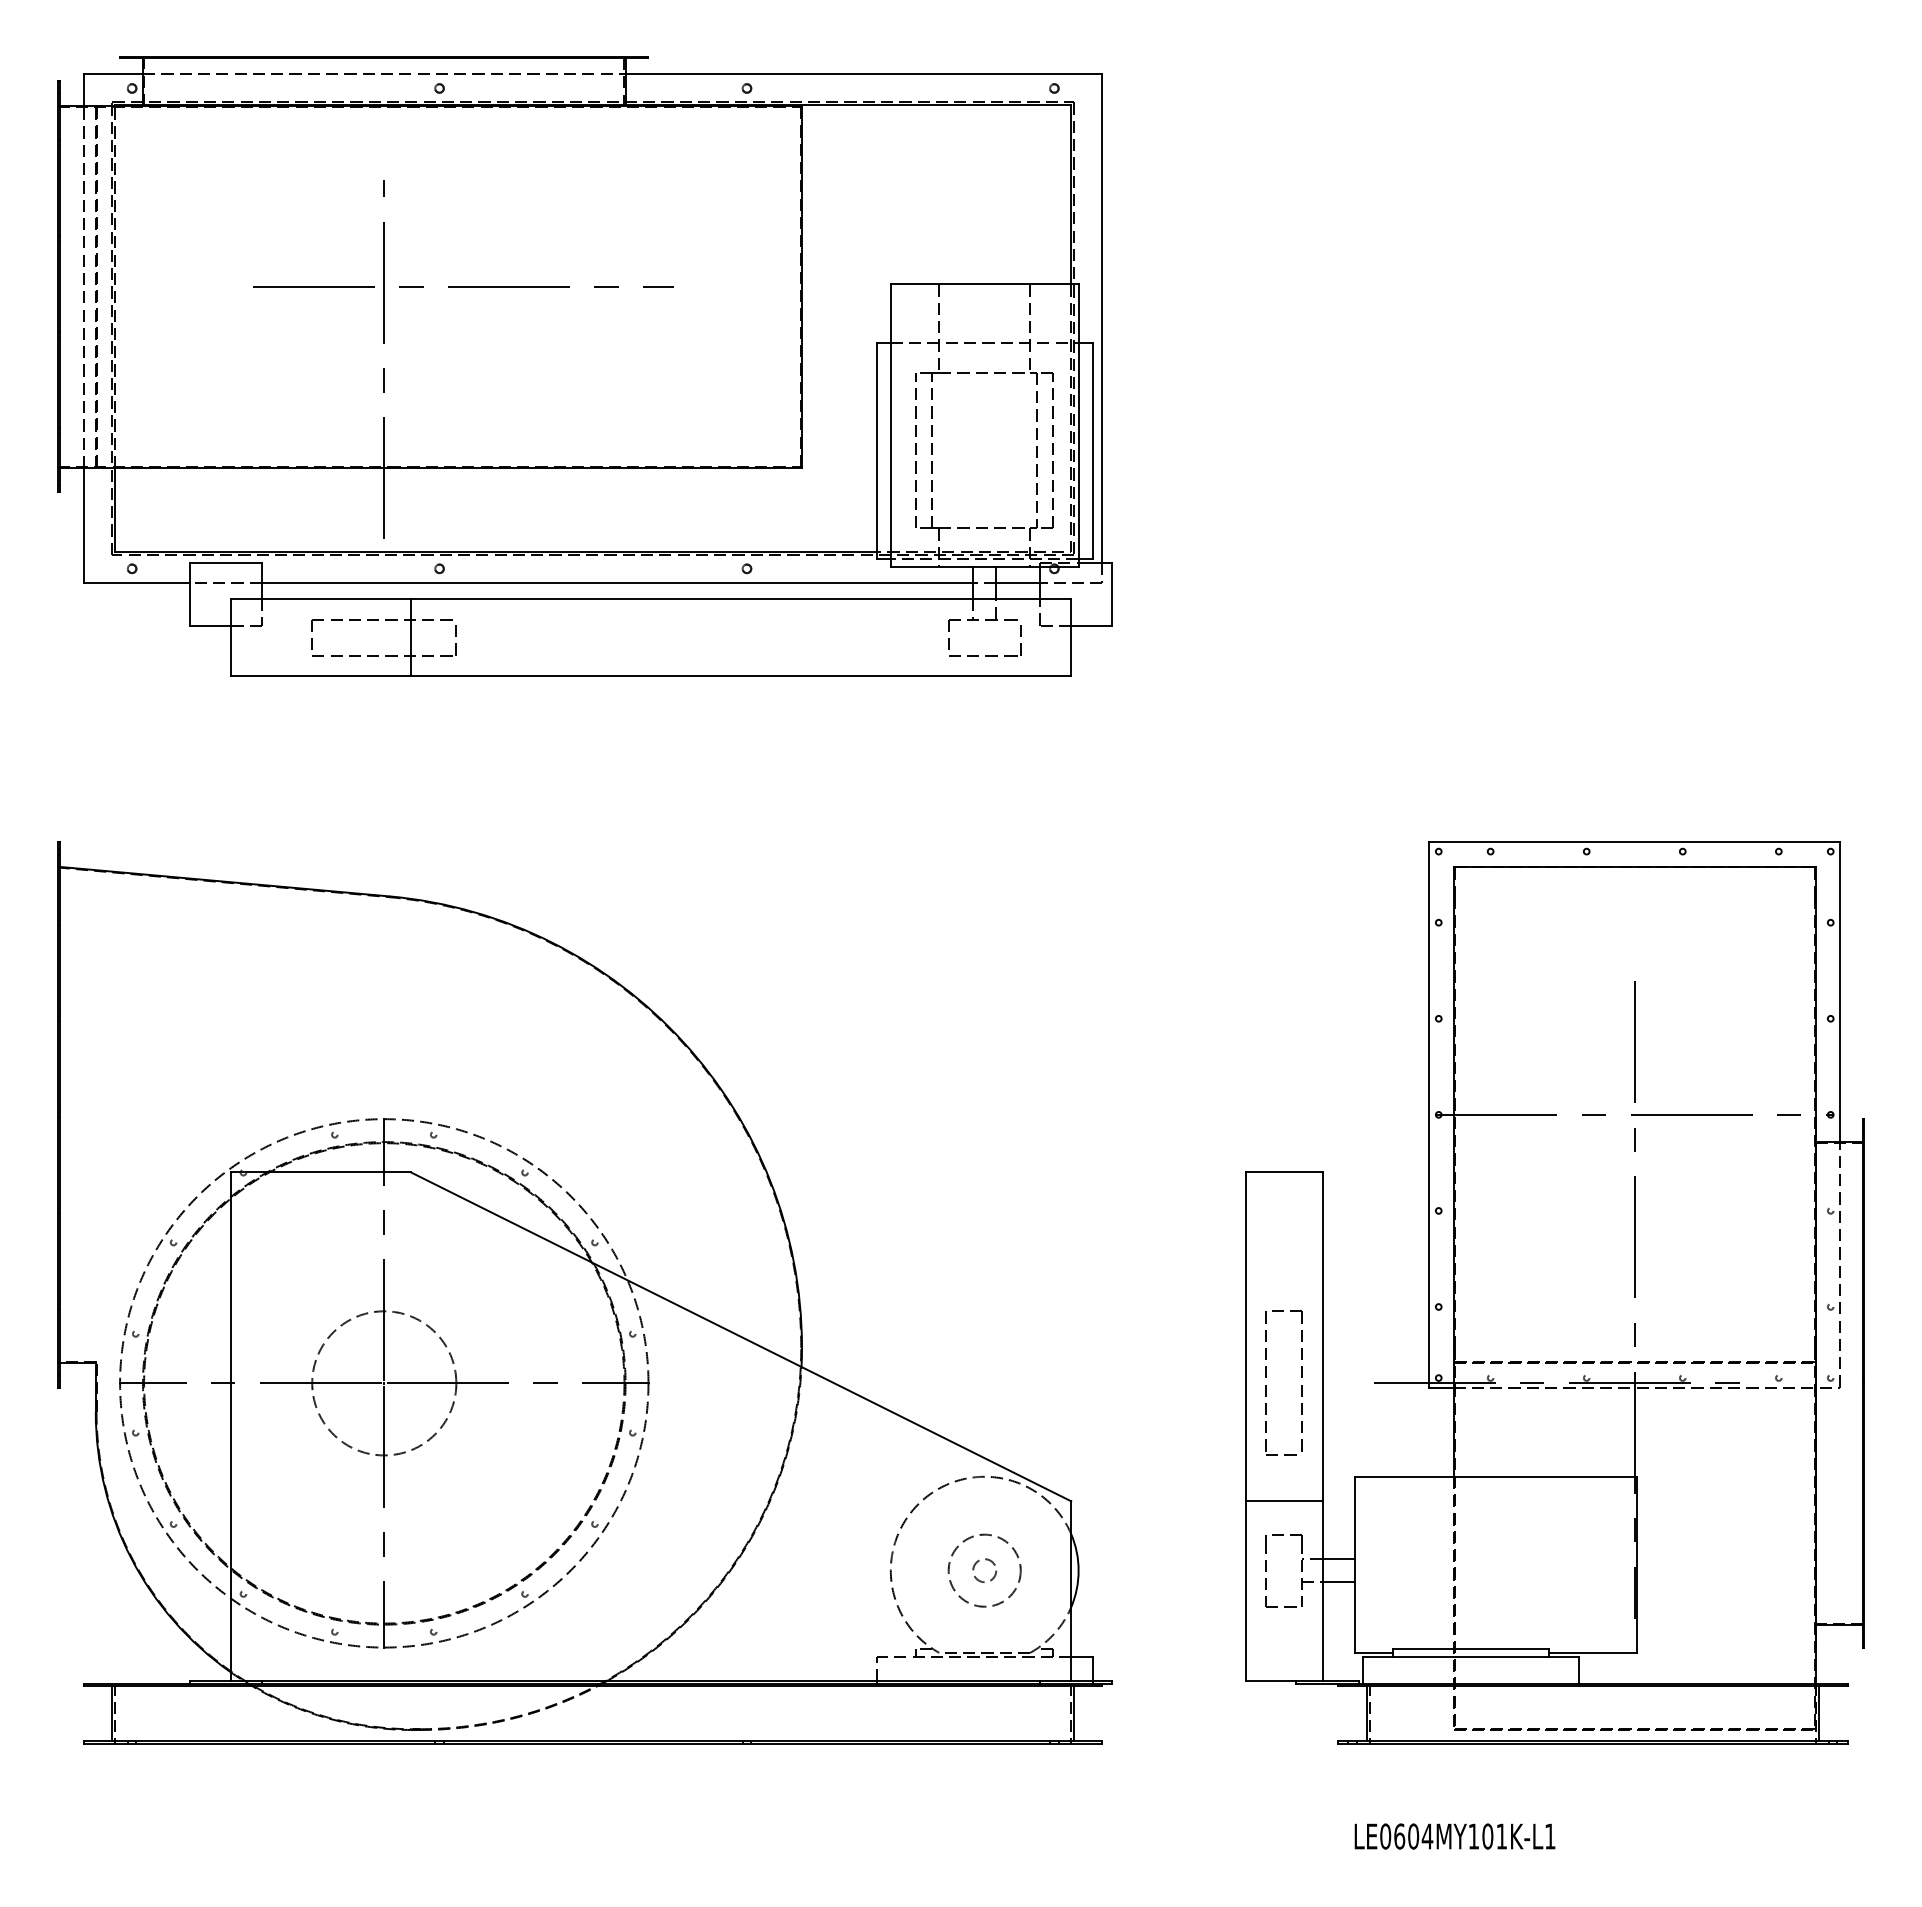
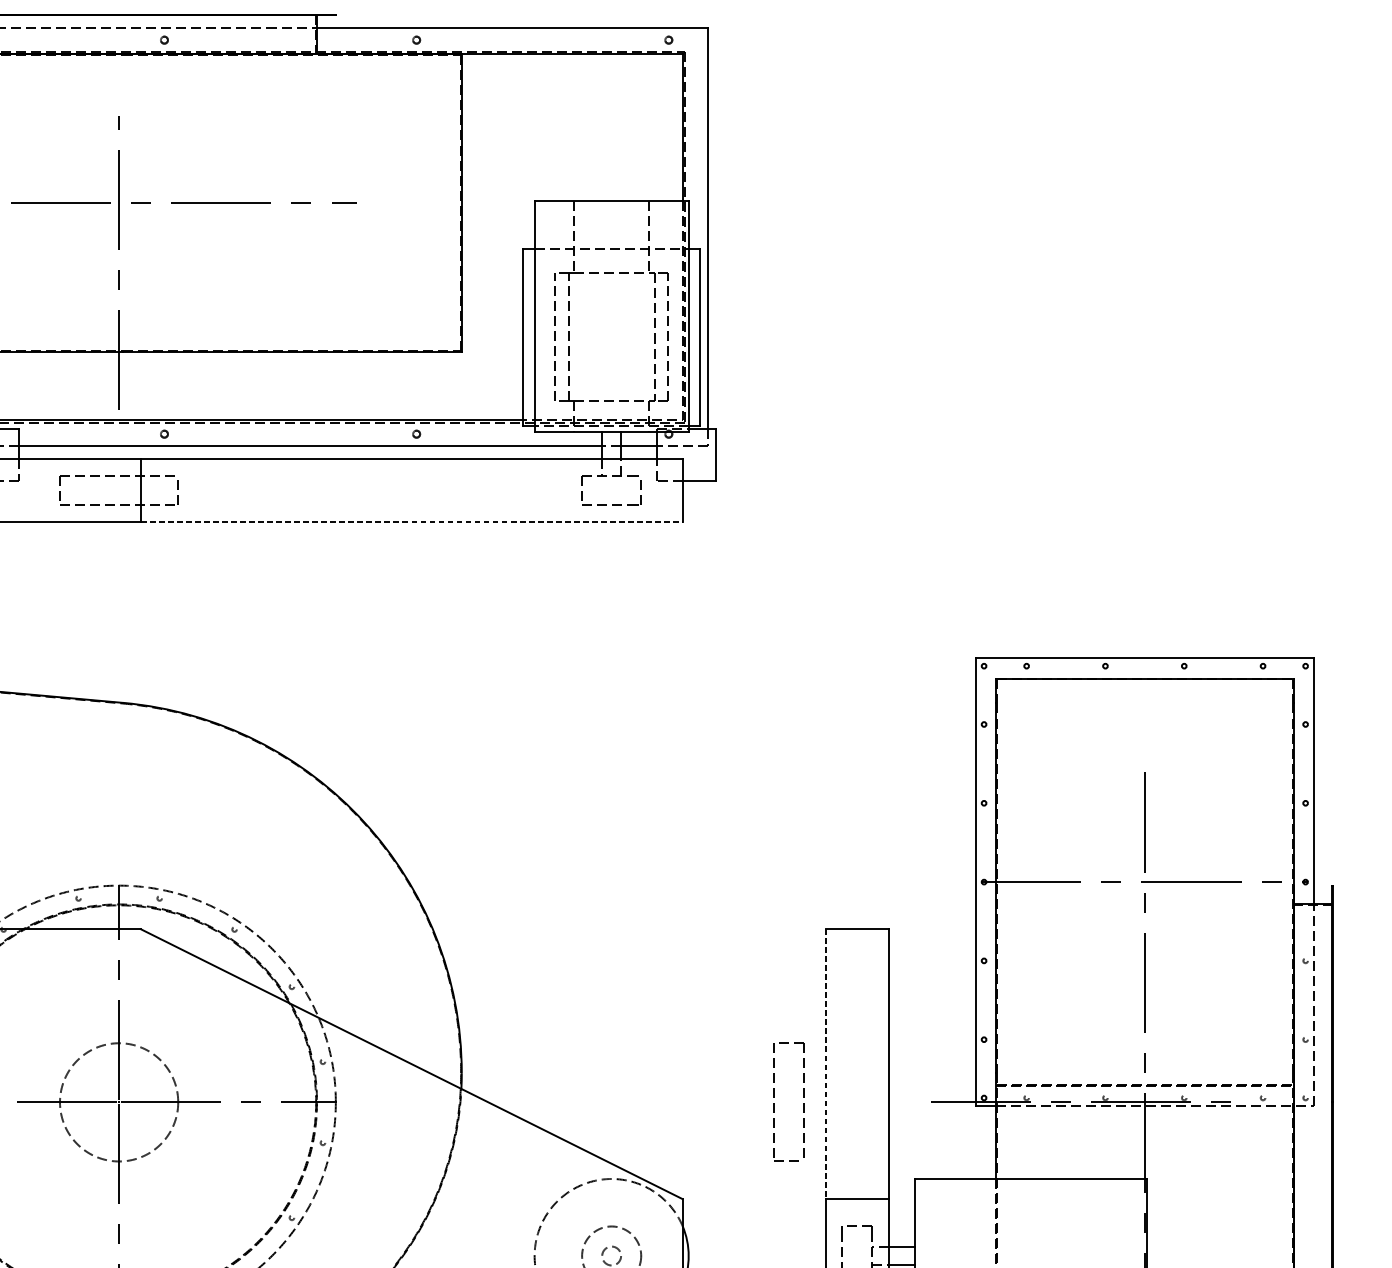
line: (741, 675) -> (412, 521), solid -> dashed
line: (1245, 1336) -> (825, 1063), solid -> dashed
part: (1266, 1385) -> (774, 1104), moved

